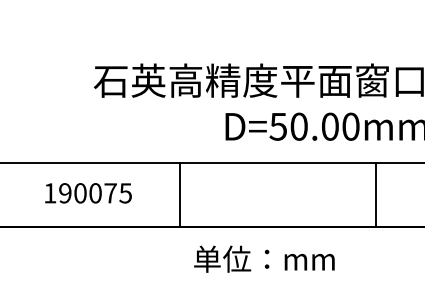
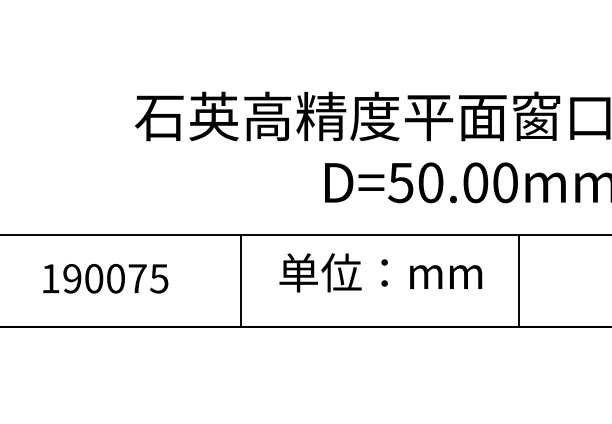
text: (88, 193) -> (105, 279), moved
line: (180, 195) -> (241, 281), moved
line: (376, 195) -> (519, 281), moved
text: (264, 258) -> (380, 271), moved

